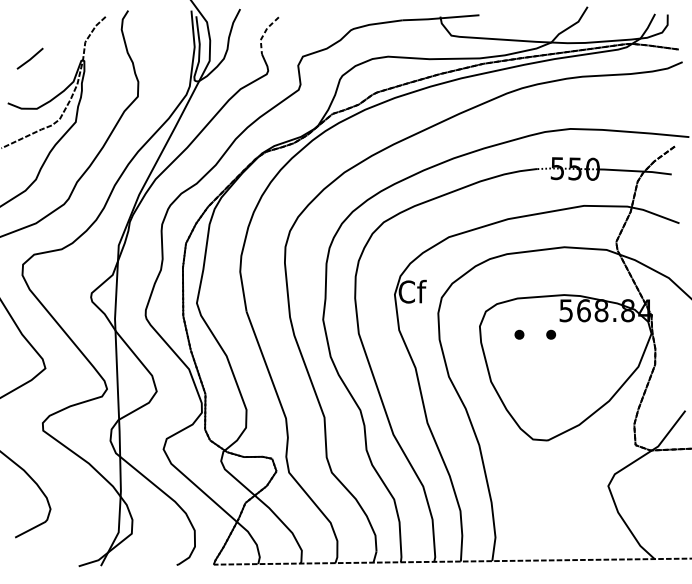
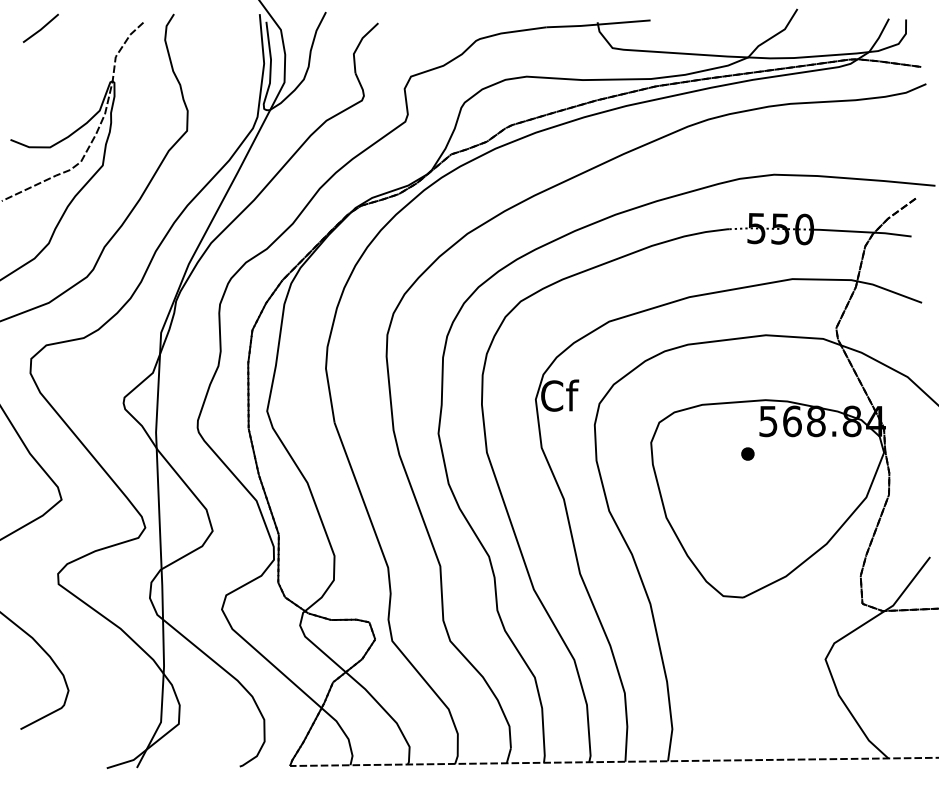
line: (264, 33) -> (358, 45), dashed -> solid
line: (30, 58) -> (41, 27), moved
part: (519, 334) -> (704, 453), removed

